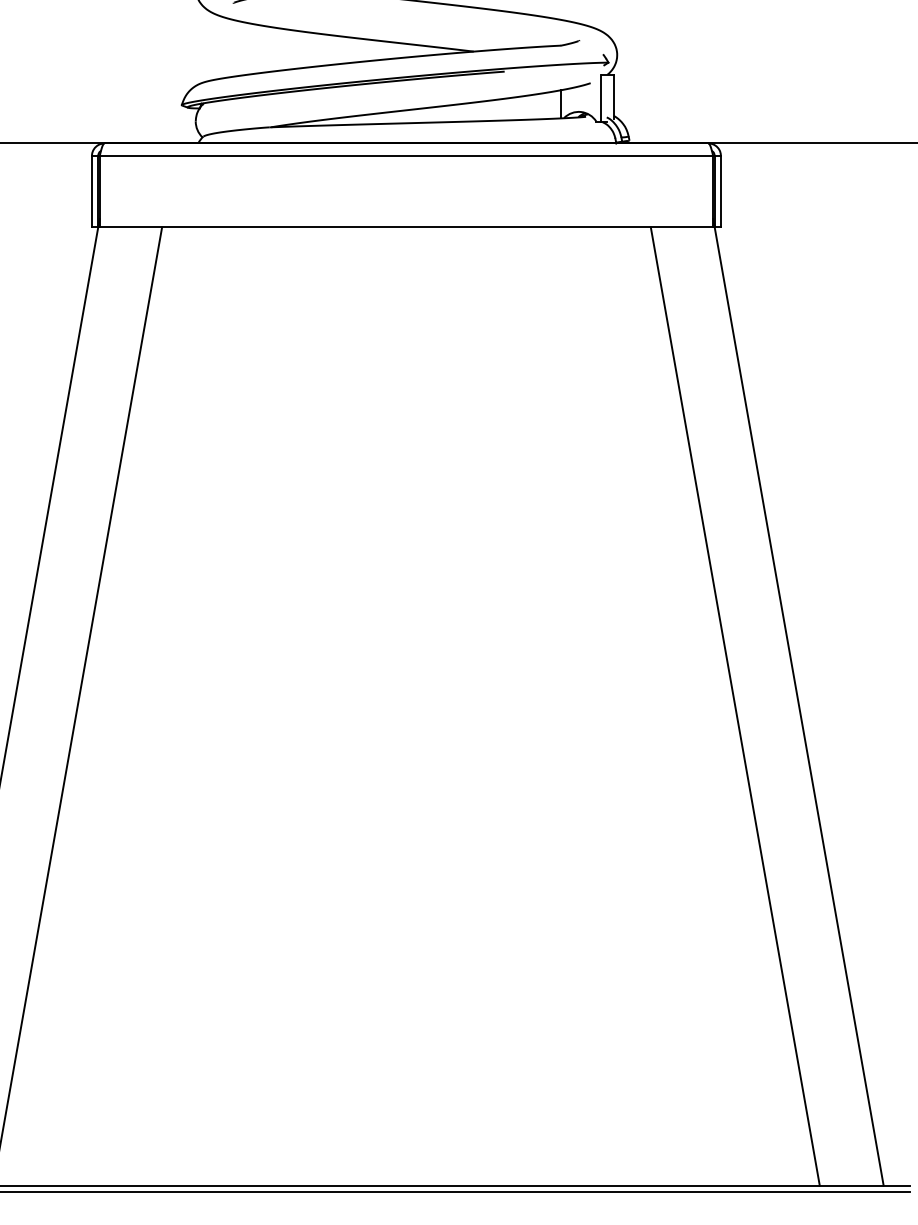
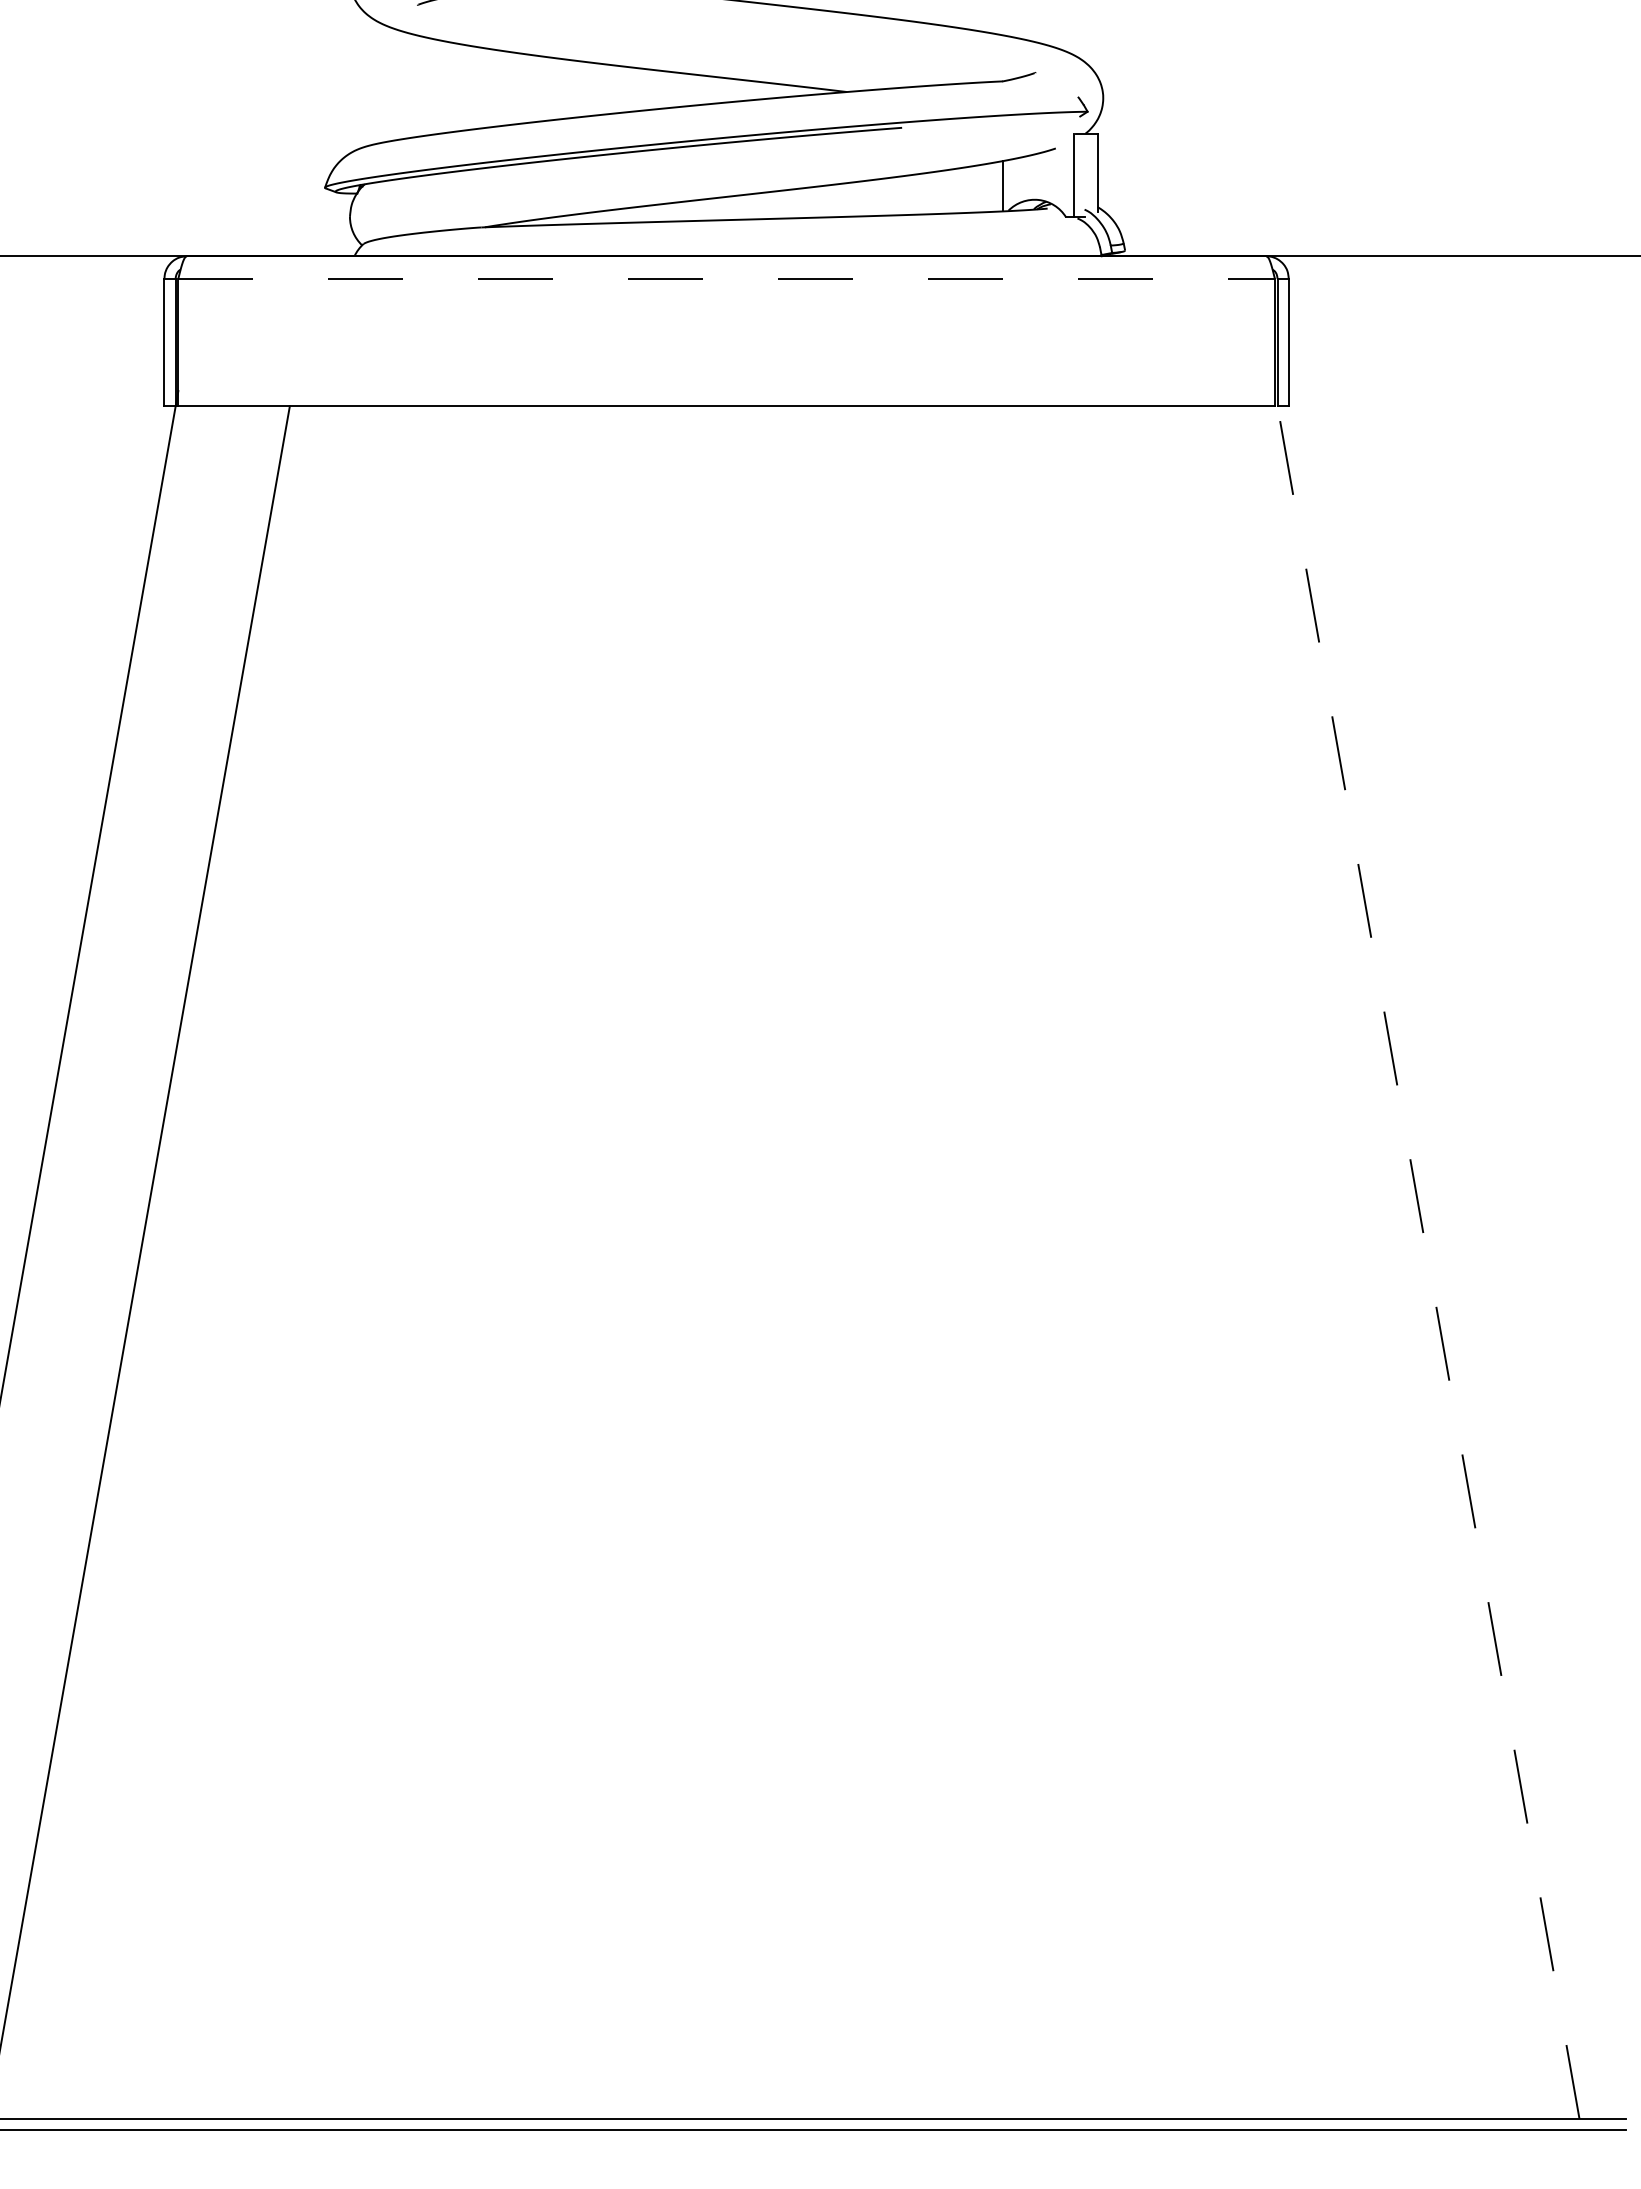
line: (406, 156) -> (726, 279), solid -> dashed
line: (798, 702) -> (1427, 1255), solid -> dashed
line: (734, 706) -> (1312, 1262), removed

